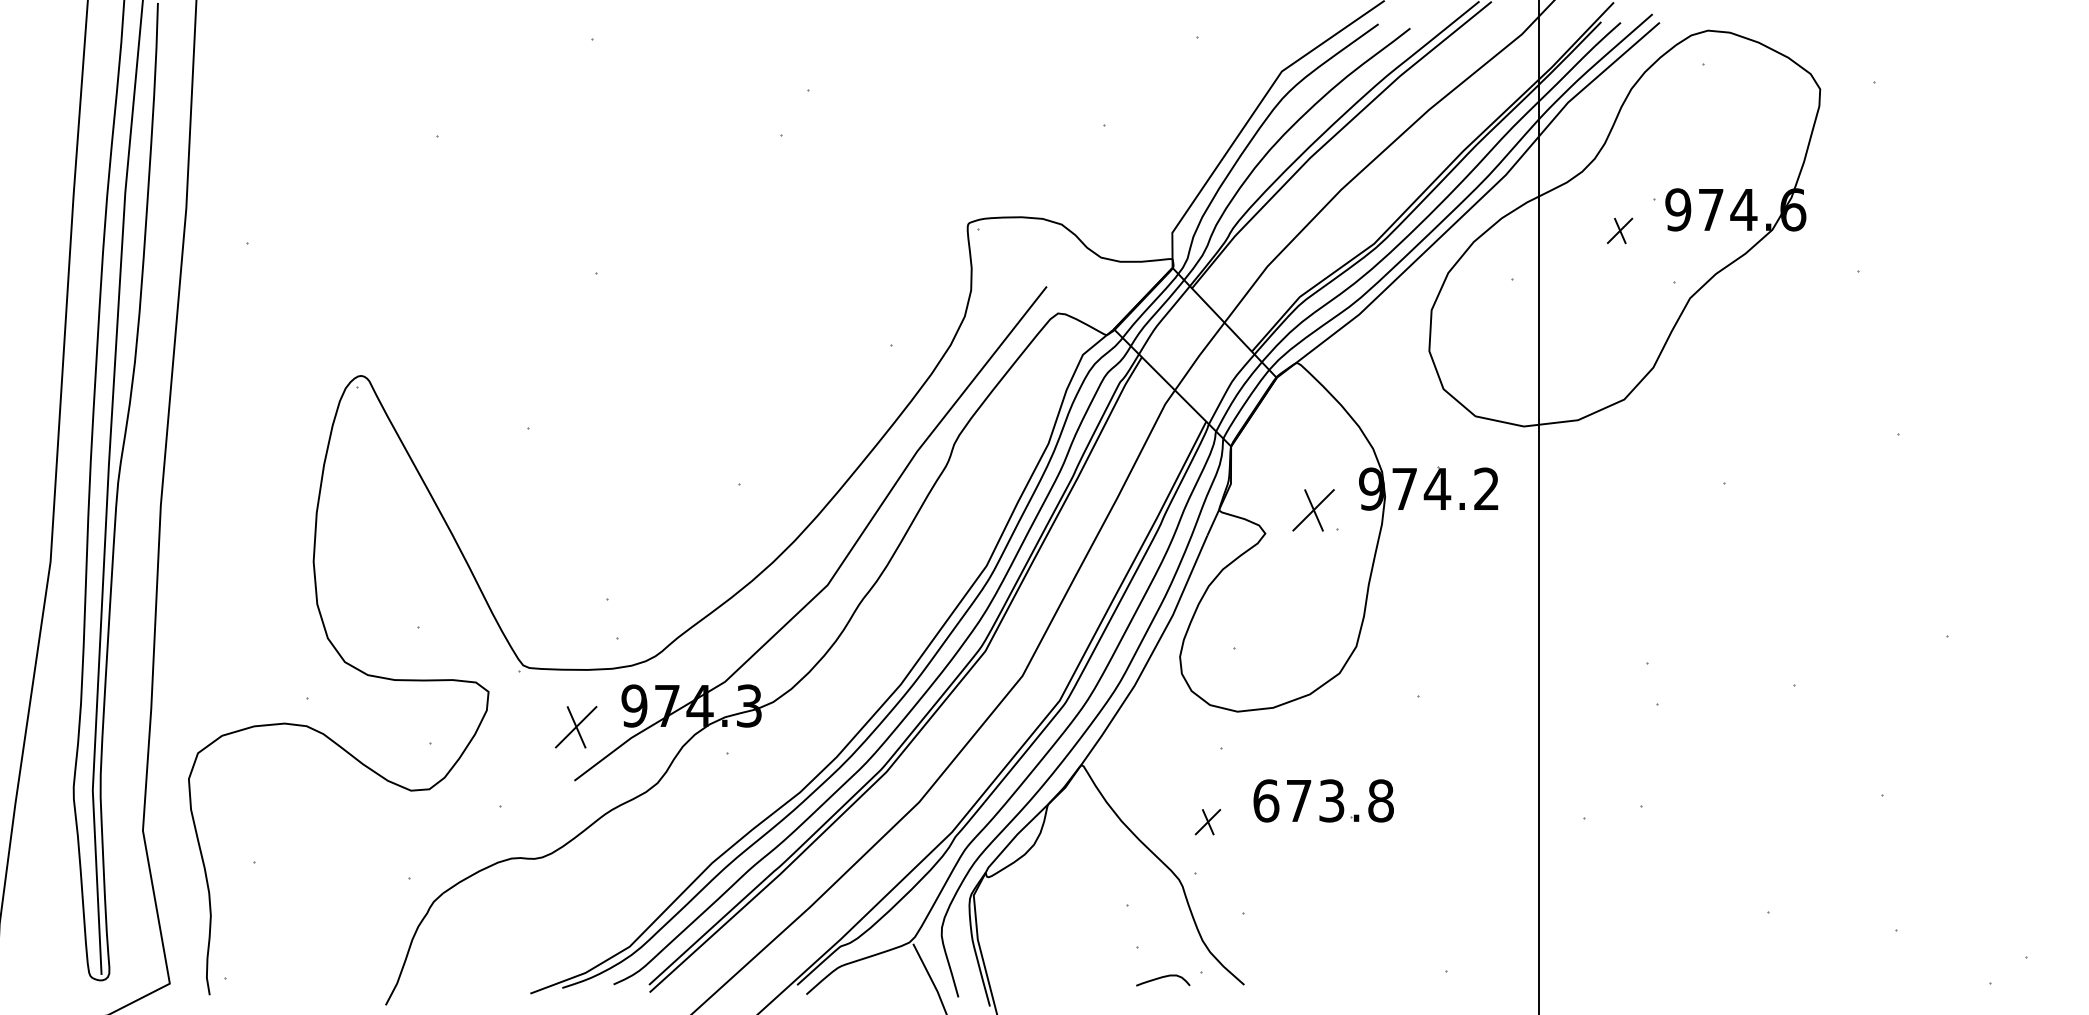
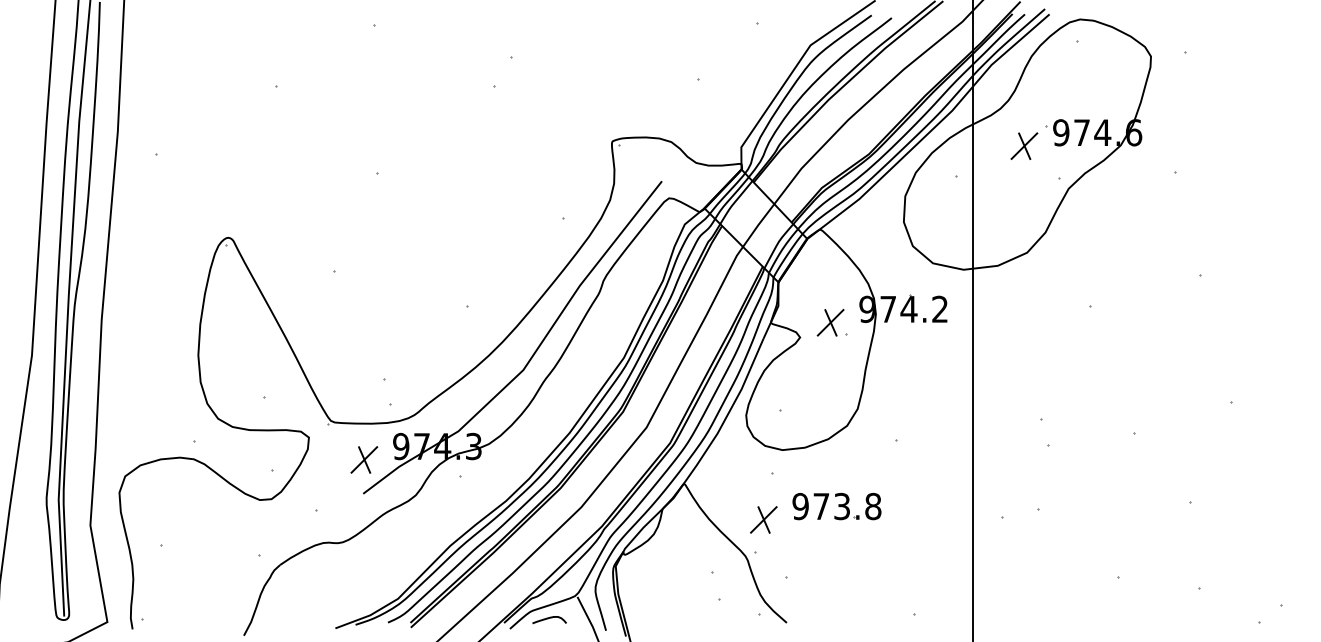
part: (1620, 229) -> (1024, 145), size x1.67
text: (1265, 800) -> (800, 506), 673.8 -> 973.8
part: (1207, 821) -> (763, 519), size x1.67
curve: (1161, 979) -> (548, 619), moved

